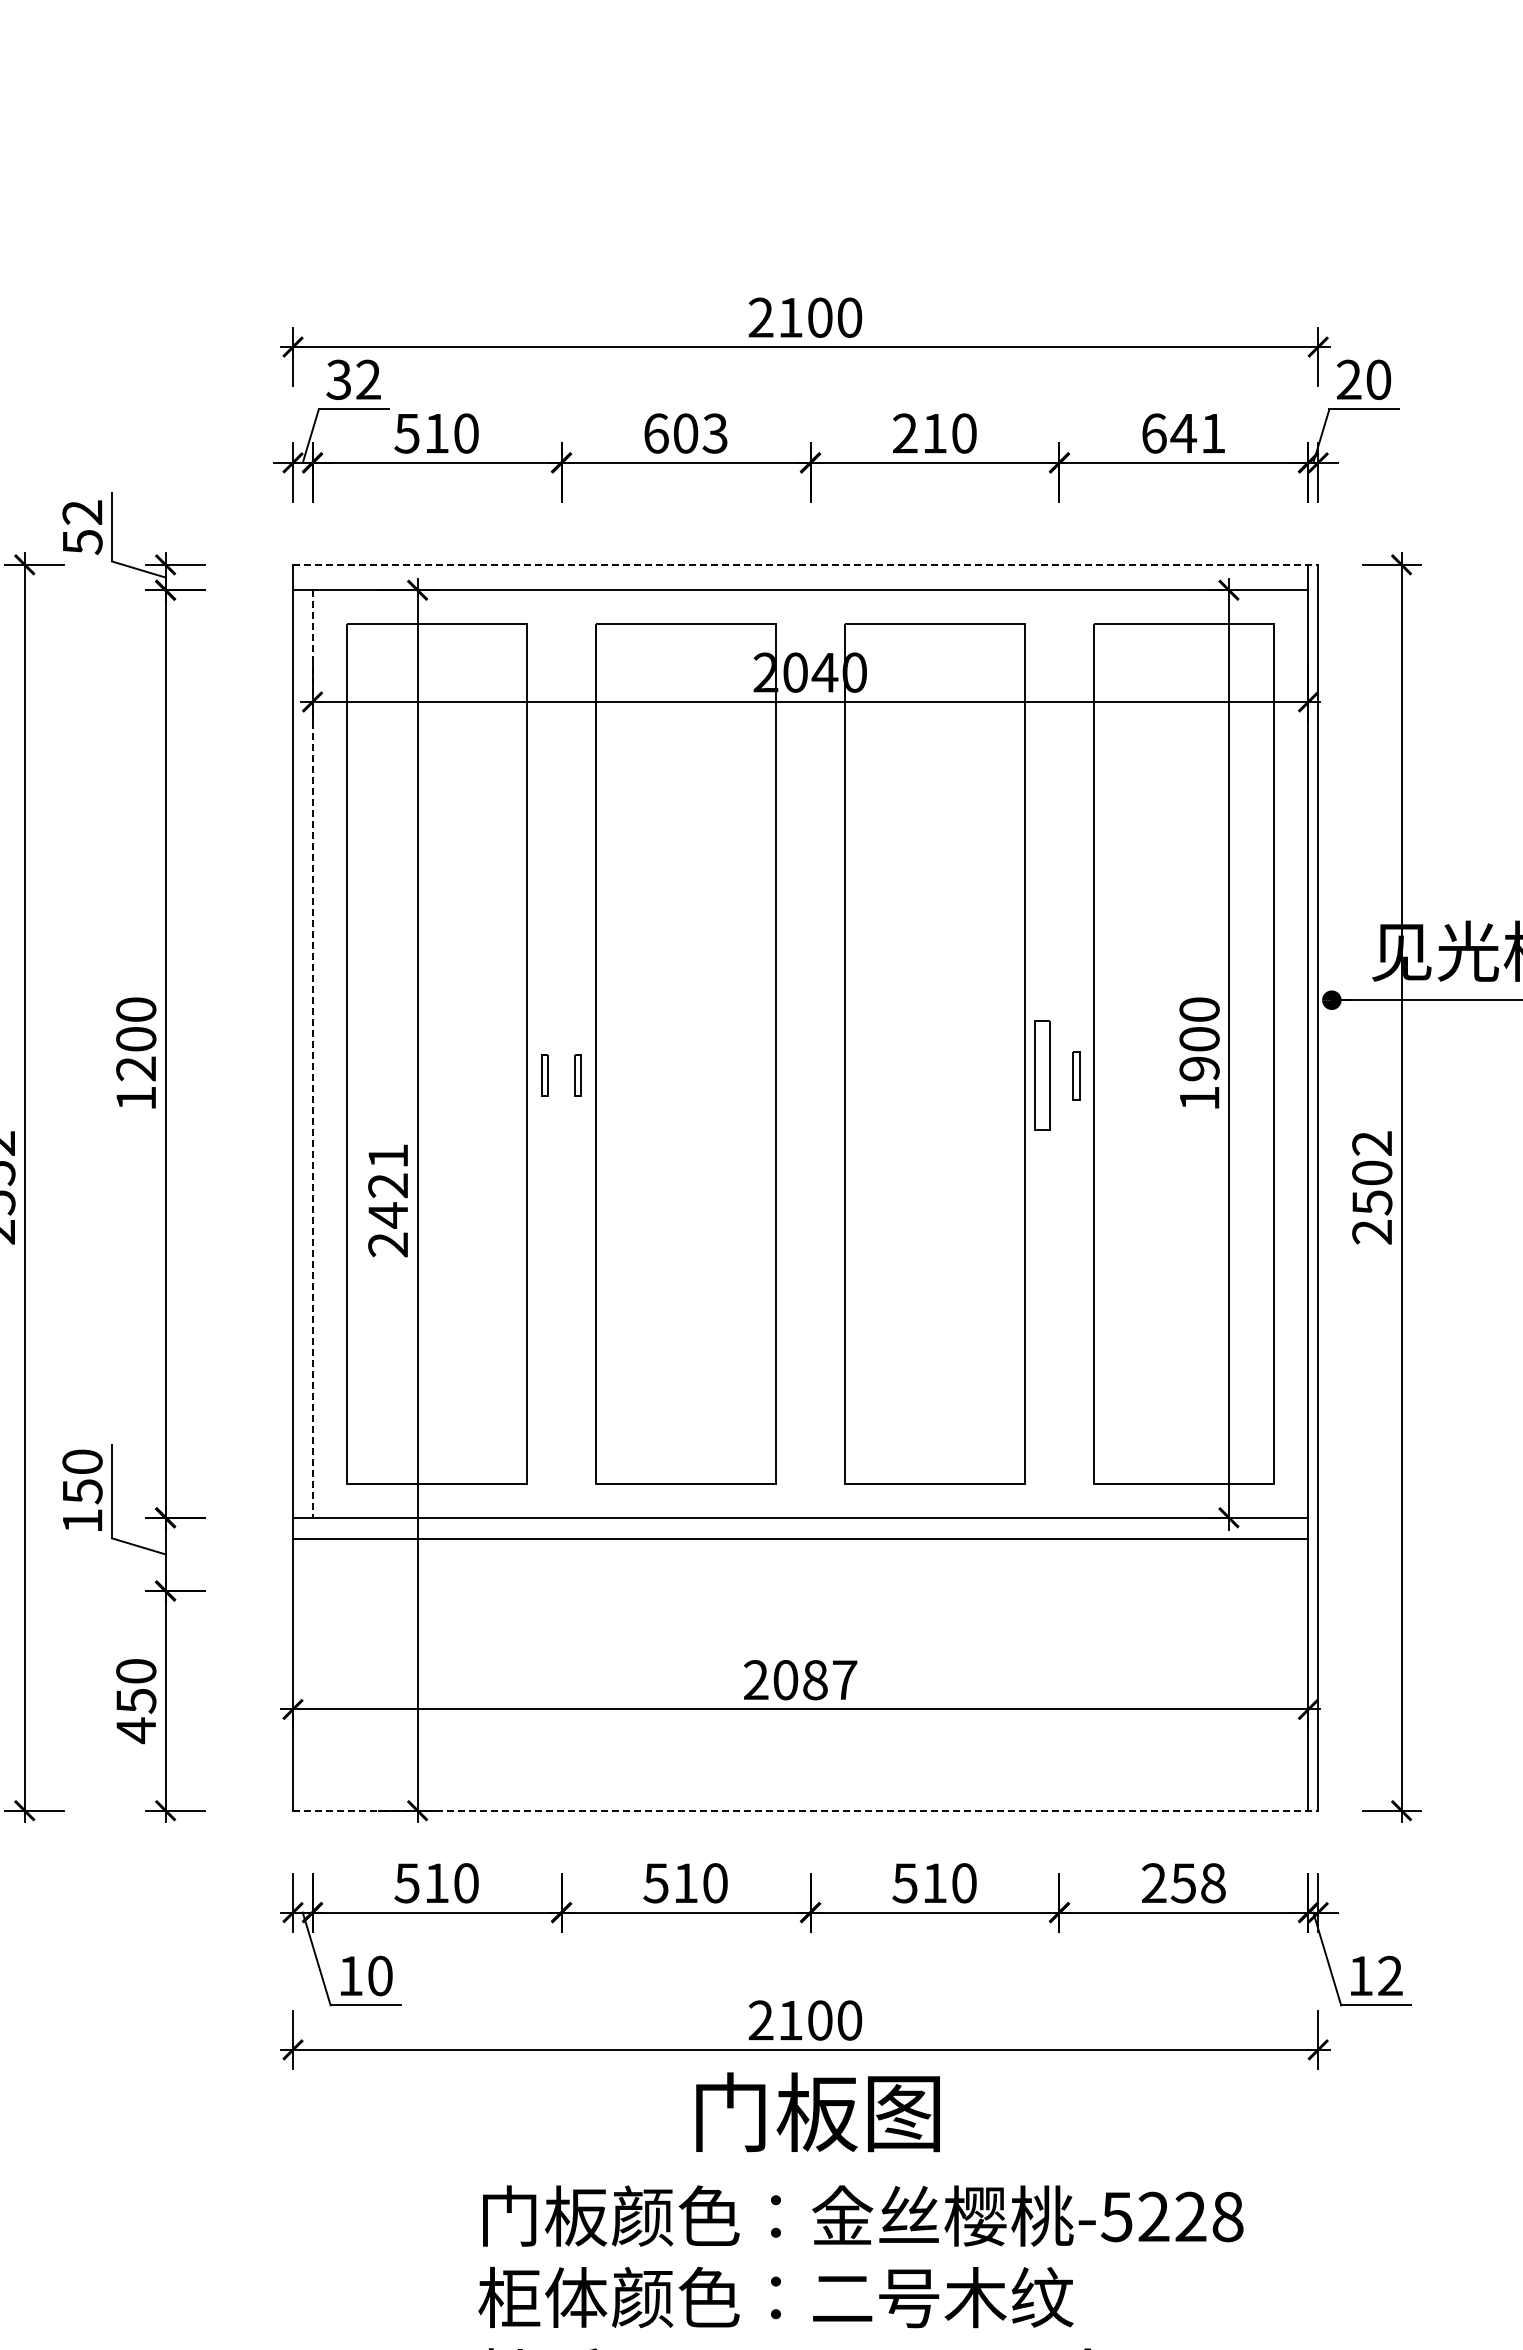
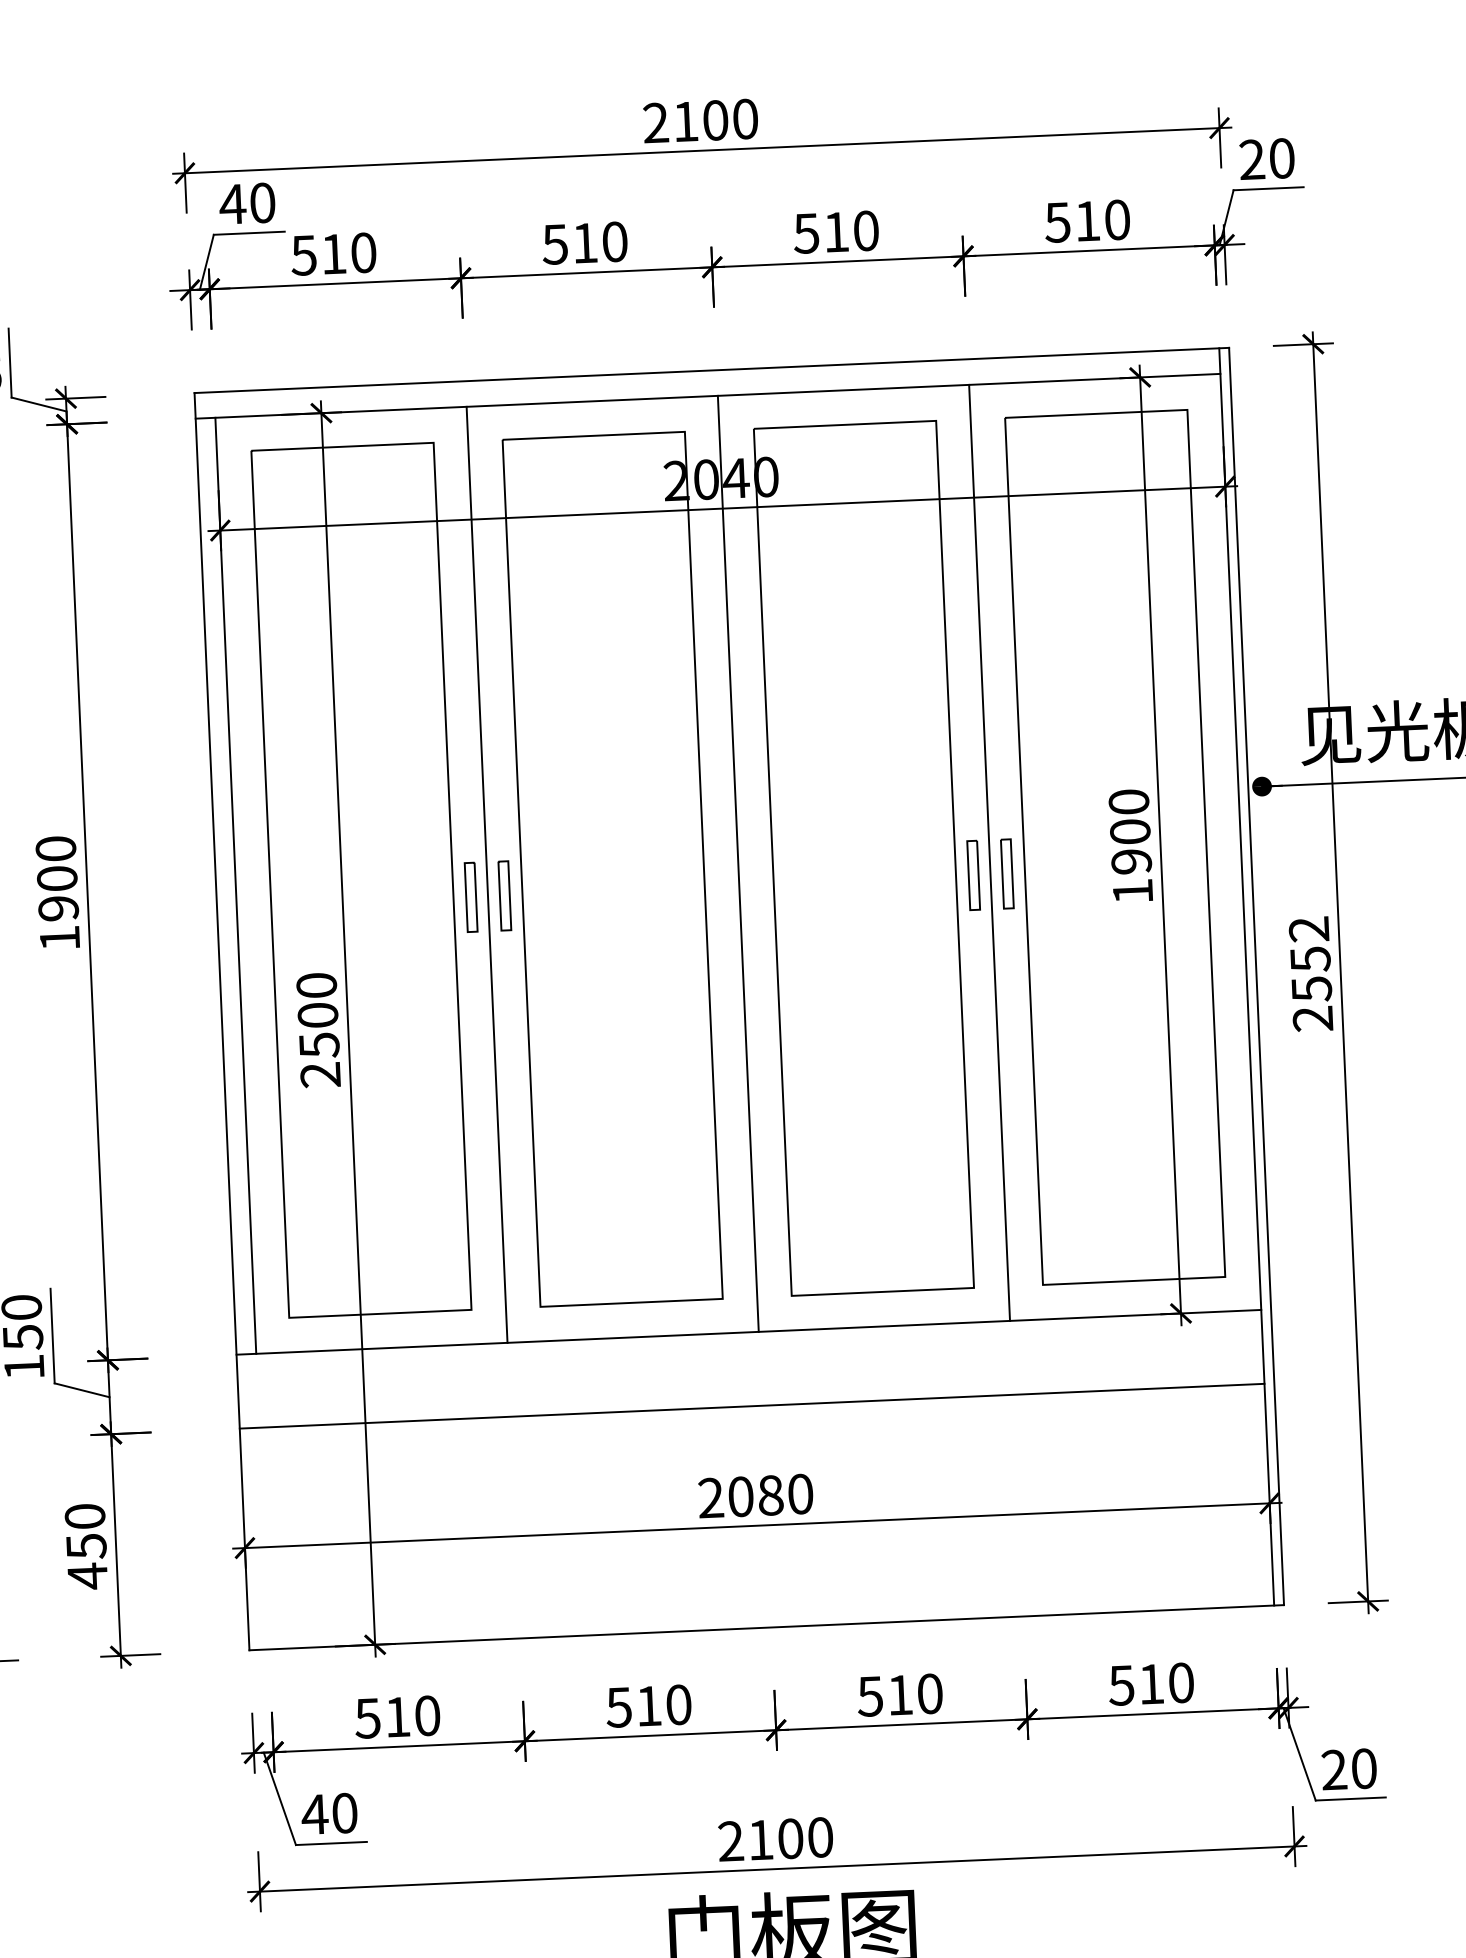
text: (352, 379) -> (246, 203), 32 -> 40
text: (685, 433) -> (584, 243), 603 -> 510
text: (904, 433) -> (805, 233), 210 -> 510
text: (1183, 433) -> (1087, 221), 641 -> 510
line: (805, 564) -> (711, 370), dashed -> solid
line: (561, 1053) -> (487, 874), added
line: (810, 1053) -> (738, 863), added
line: (1059, 1053) -> (989, 852), added
line: (312, 1054) -> (235, 886), dashed -> solid
text: (136, 1068) -> (58, 908), 1200 -> 1900
part: (544, 1075) -> (470, 897), size x1.67
part: (577, 1075) -> (504, 895), size x1.67
part: (1042, 1075) -> (973, 875), size x0.62
part: (1075, 1075) -> (1006, 873), size x1.43
text: (1372, 1173) -> (1310, 959), 2502 -> 2552
text: (388, 1186) -> (318, 1016), 2421 -> 2500
line: (800, 1539) -> (751, 1406), moved
text: (845, 1680) -> (801, 1494), 2087 -> 2080
line: (805, 1810) -> (766, 1627), dashed -> solid
text: (1183, 1883) -> (1151, 1684), 258 -> 510
text: (350, 1975) -> (314, 1814), 10 -> 40
text: (1375, 1975) -> (1349, 1768), 12 -> 20

